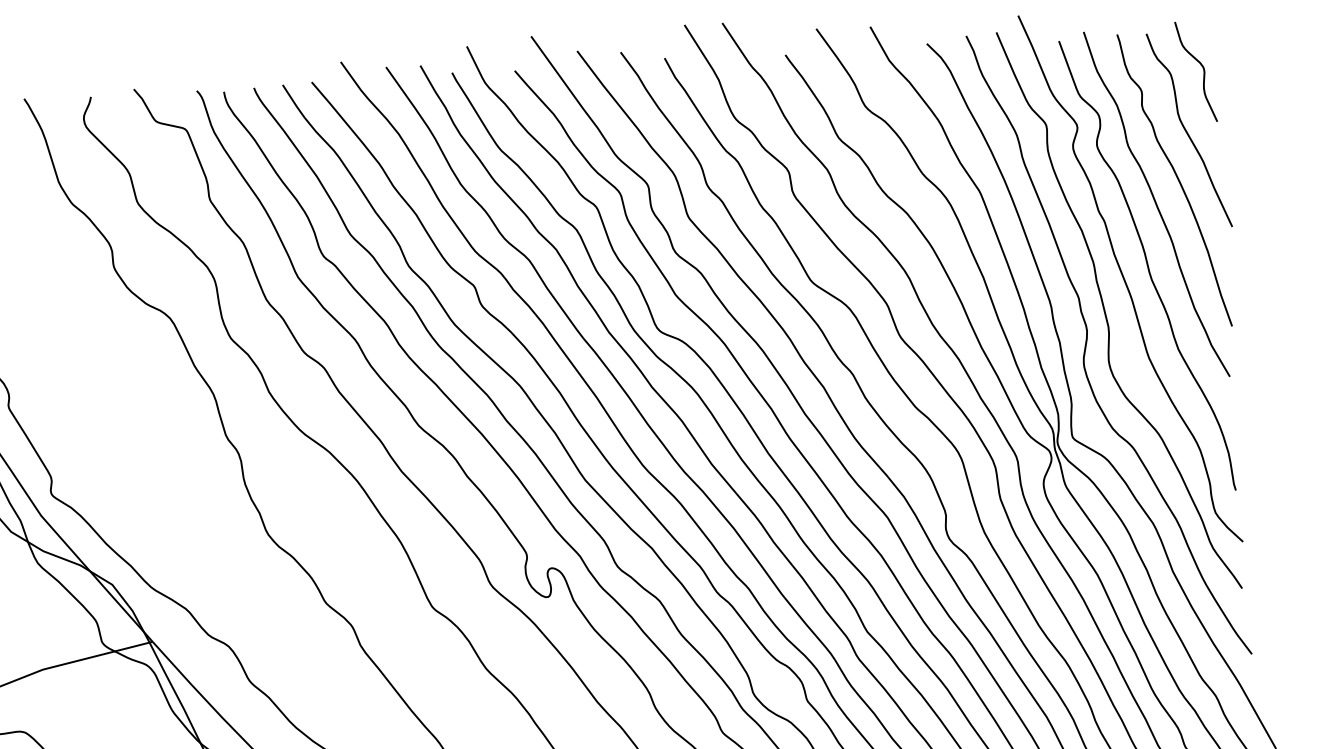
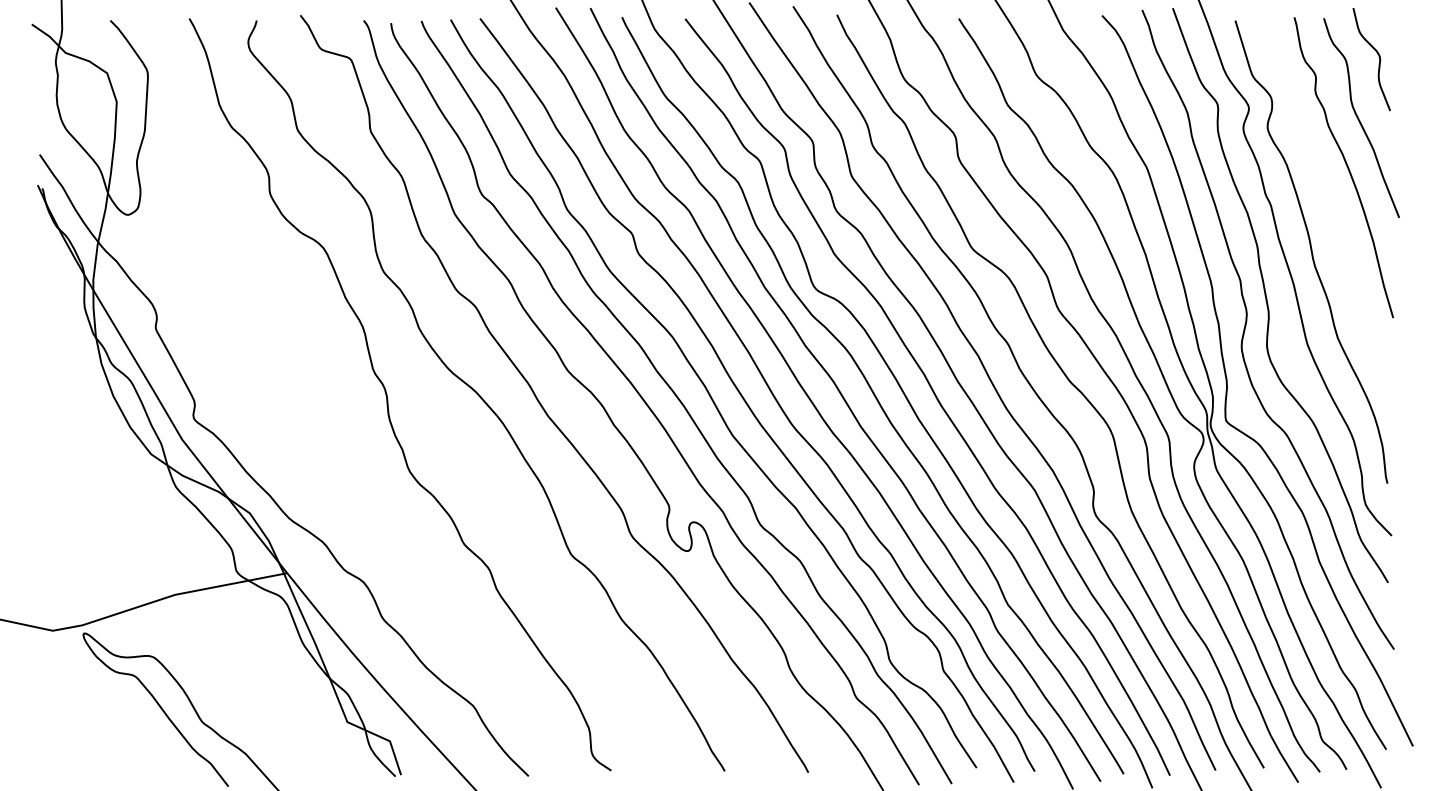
curve: (1156, 204) -> (1324, 190), removed

